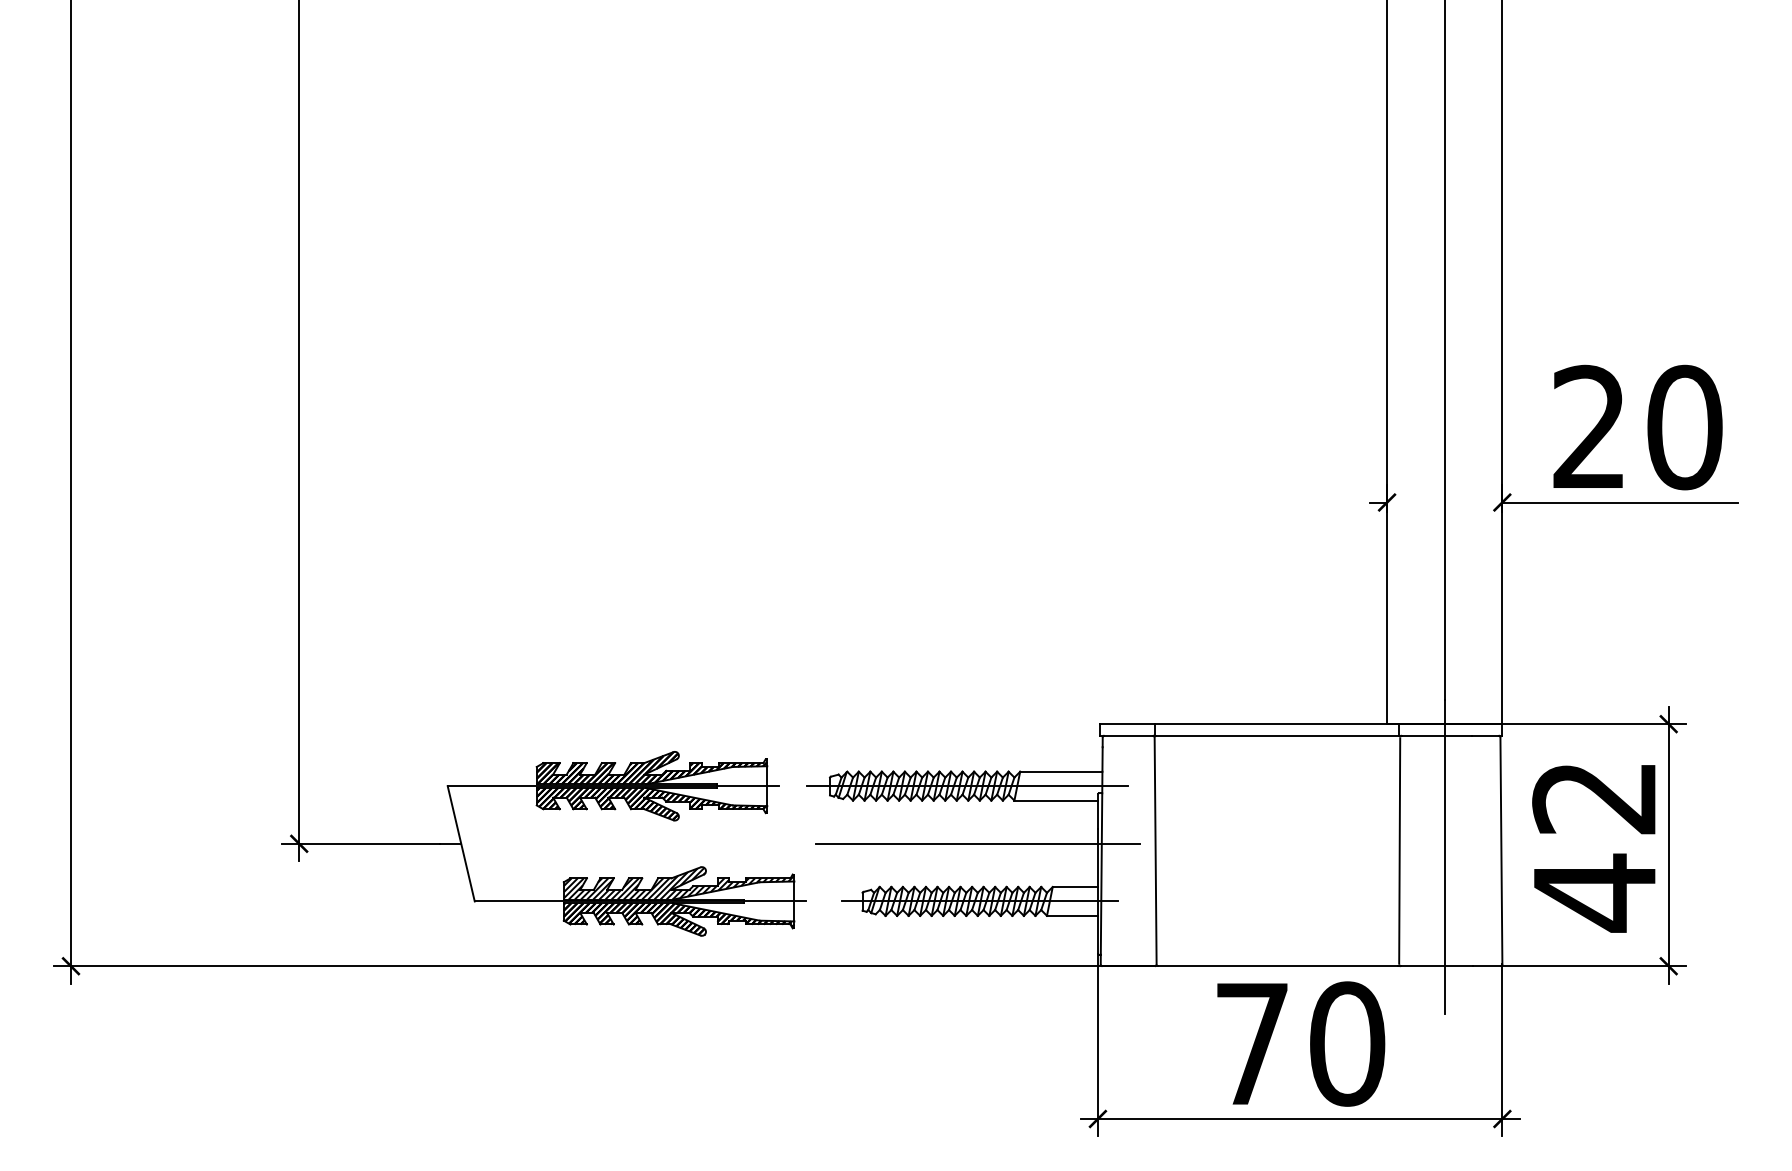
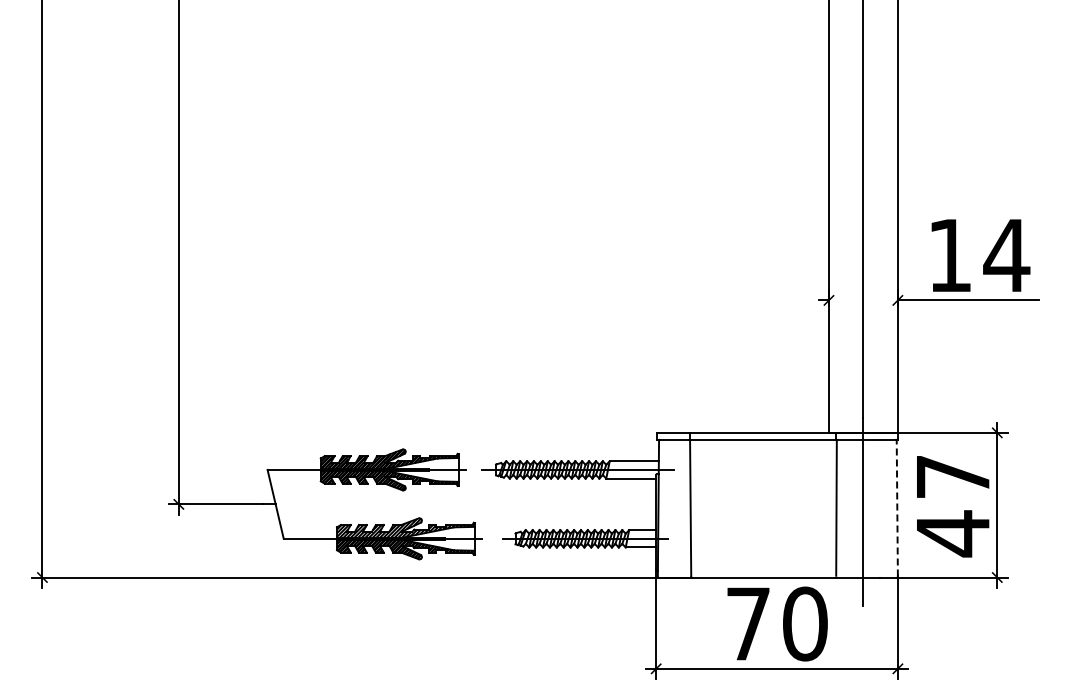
text: (1638, 427) -> (979, 255), 20 -> 14
text: (1593, 798) -> (952, 477), 42 -> 47
line: (977, 844) -> (584, 504), removed
line: (1501, 850) -> (897, 508), solid -> dashed

